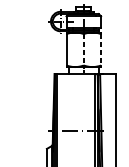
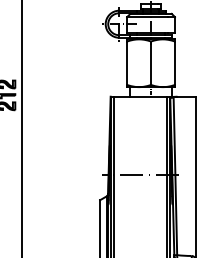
line: (84, 49) -> (151, 63), dashed -> solid
line: (100, 49) -> (174, 63), dashed -> solid

